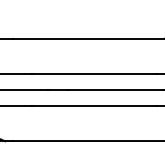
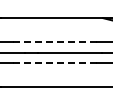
line: (94, 73) -> (55, 41), solid -> dashed
line: (94, 106) -> (55, 63), solid -> dashed

